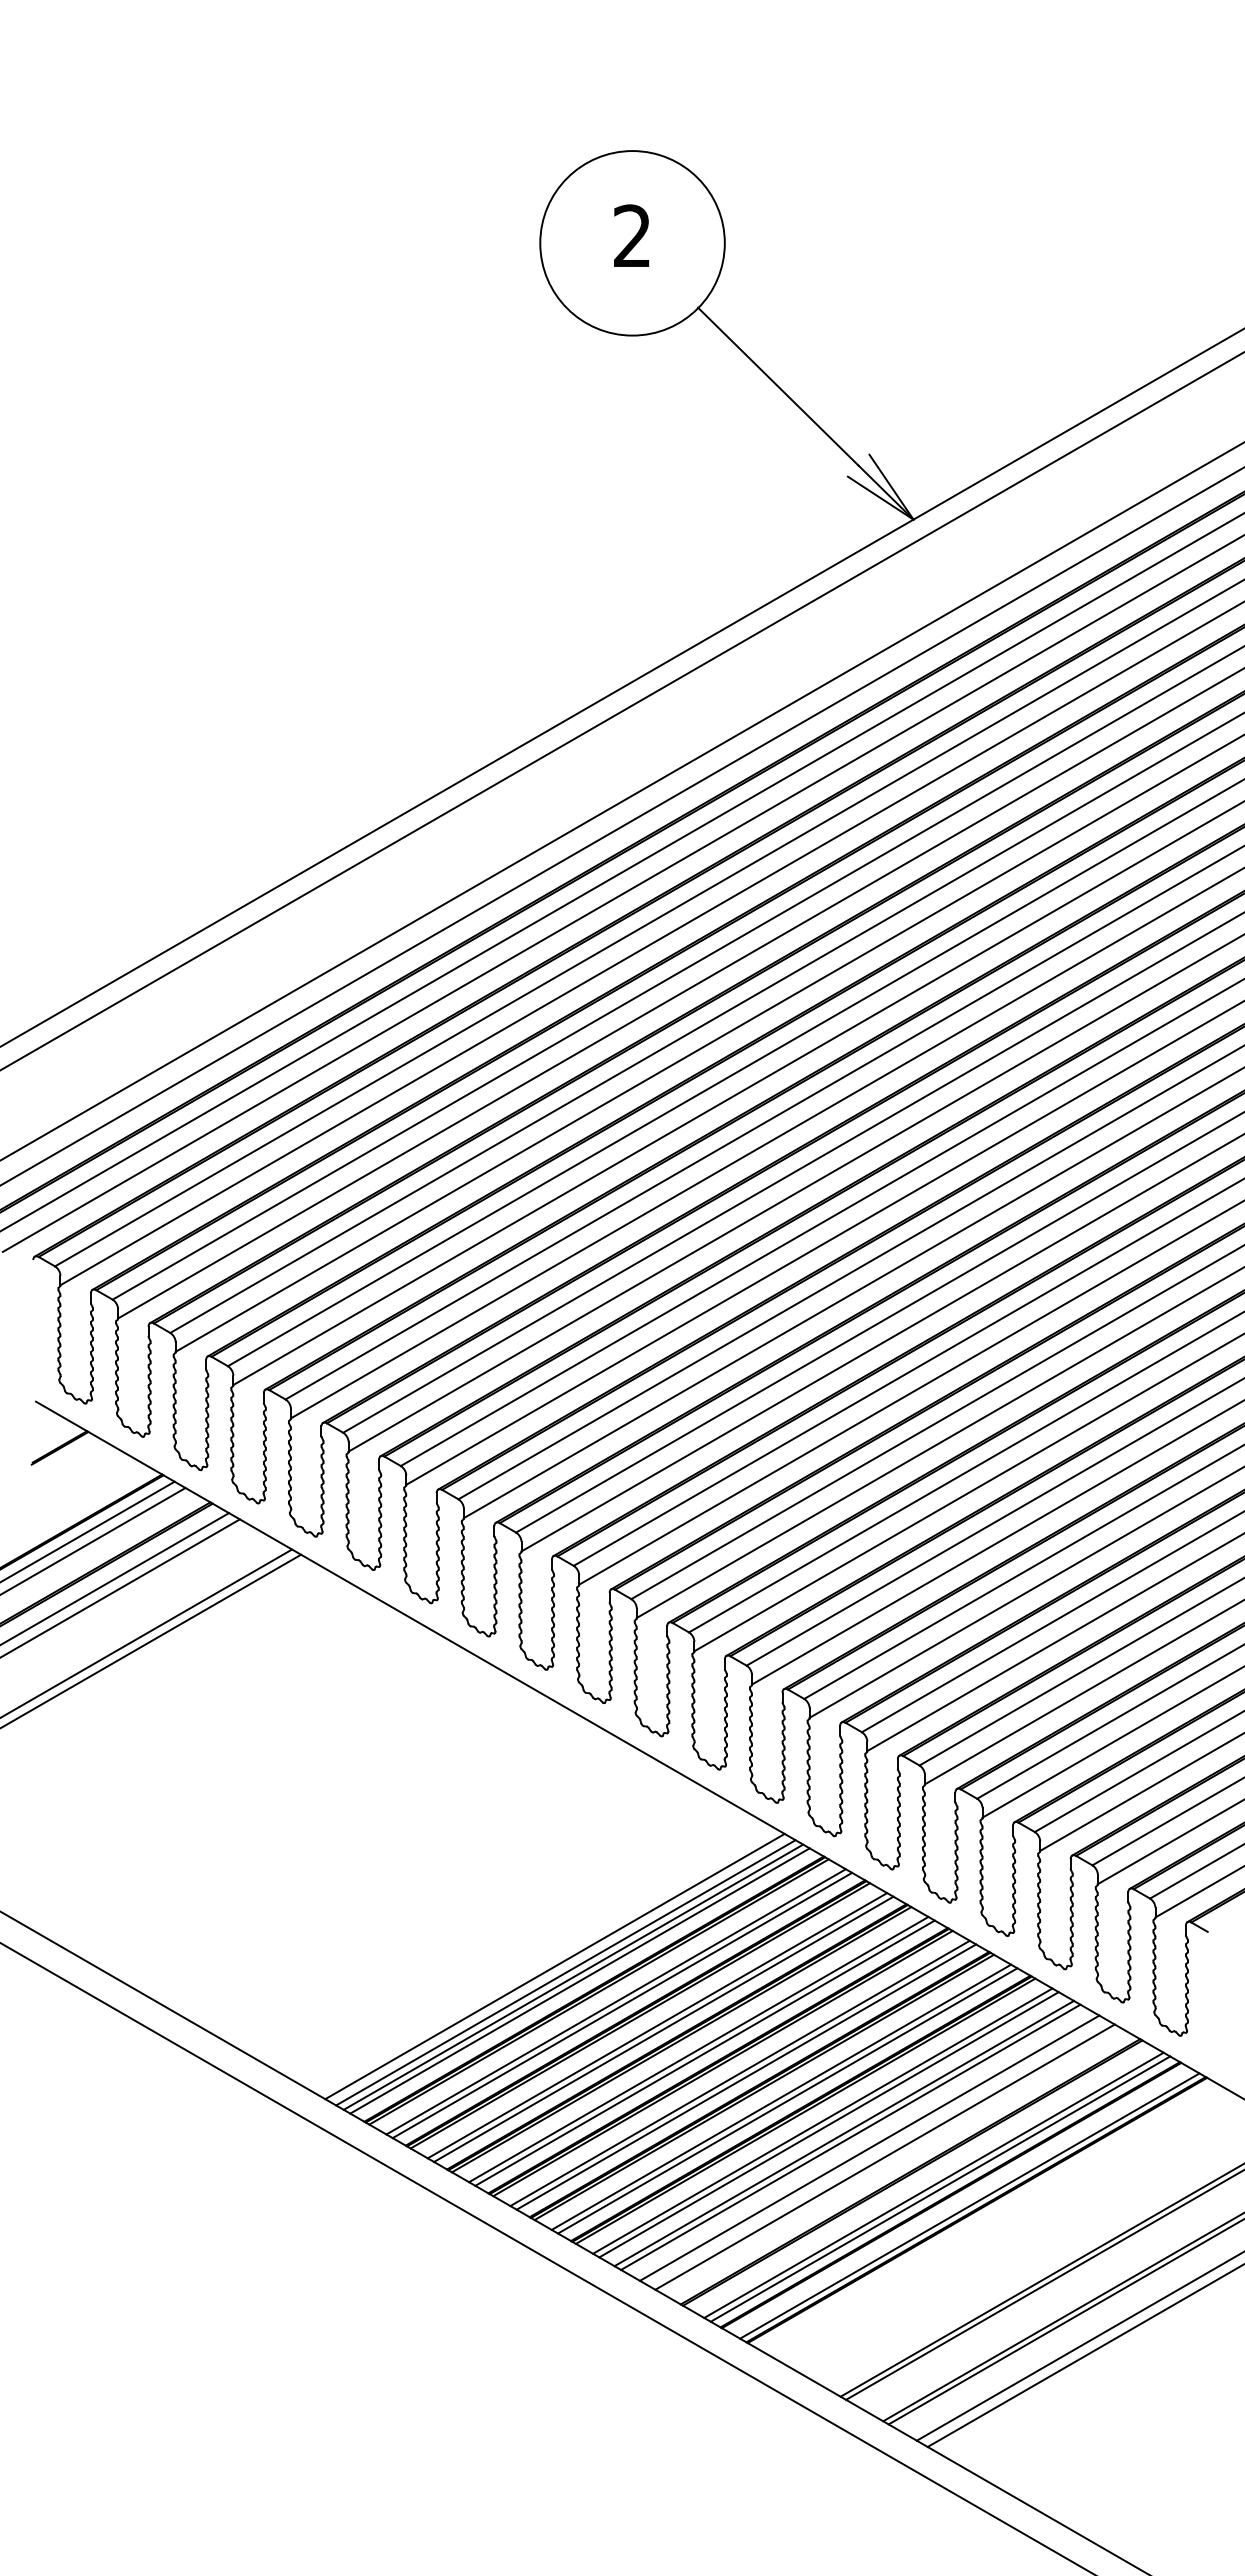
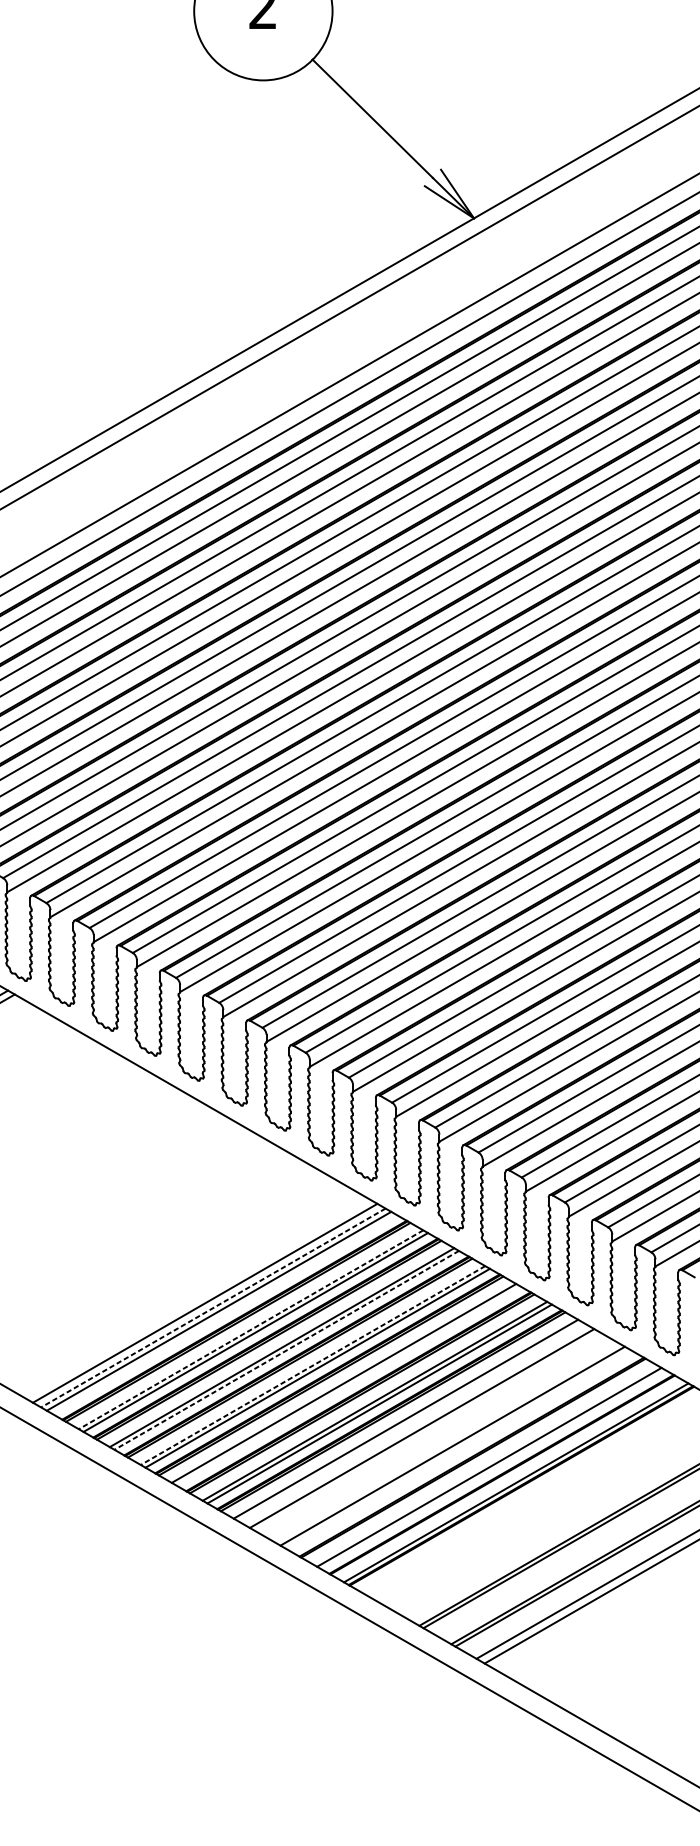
line: (565, 1973) -> (213, 1308), solid -> dashed
line: (579, 1980) -> (223, 1313), removed
line: (615, 2002) -> (250, 1330), solid -> dashed
line: (663, 2029) -> (286, 1350), solid -> dashed
line: (698, 2049) -> (312, 1365), solid -> dashed
line: (746, 2076) -> (348, 1385), removed
line: (828, 2124) -> (410, 1421), removed
line: (850, 2136) -> (426, 1430), removed
line: (869, 2147) -> (441, 1438), removed
line: (940, 2188) -> (494, 1469), removed

